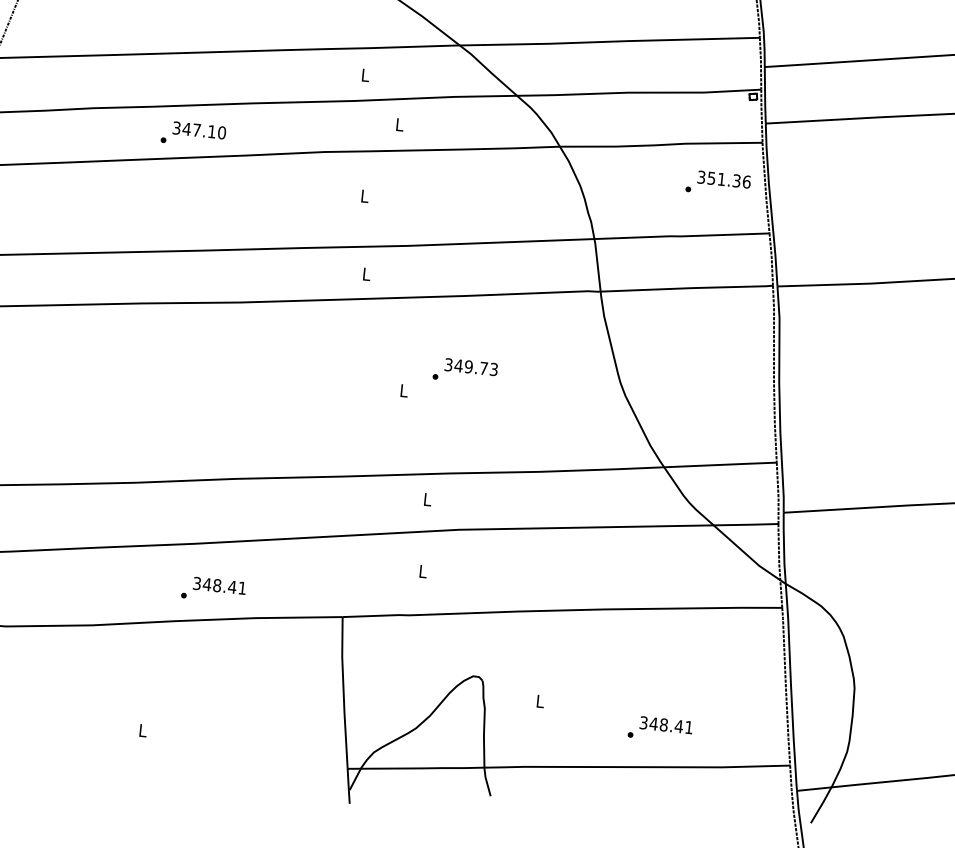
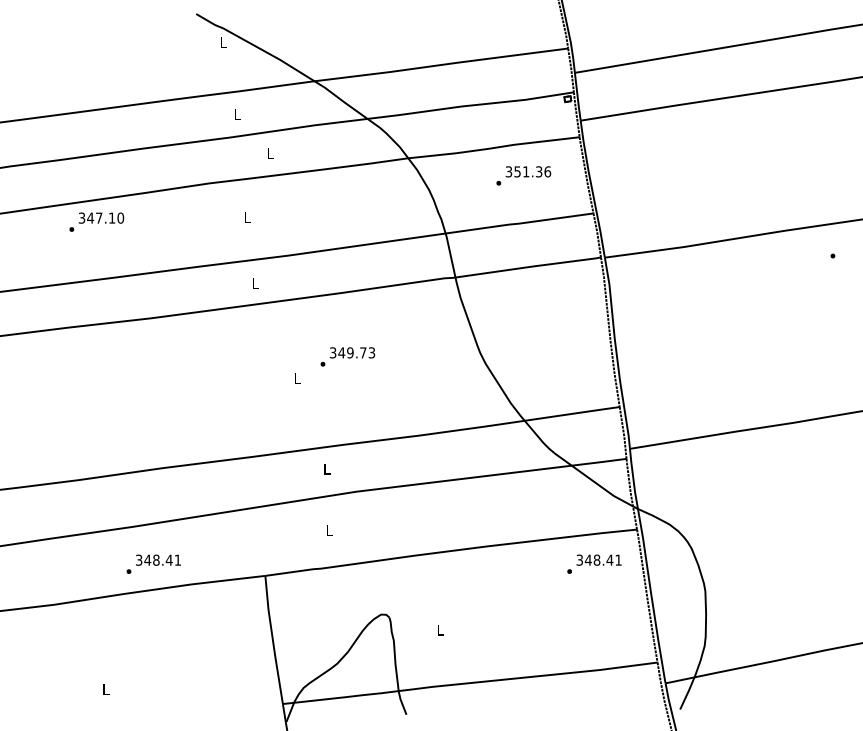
text: (193, 133) -> (96, 221), moved
text: (718, 183) -> (523, 175), moved
text: (660, 728) -> (594, 563), moved

